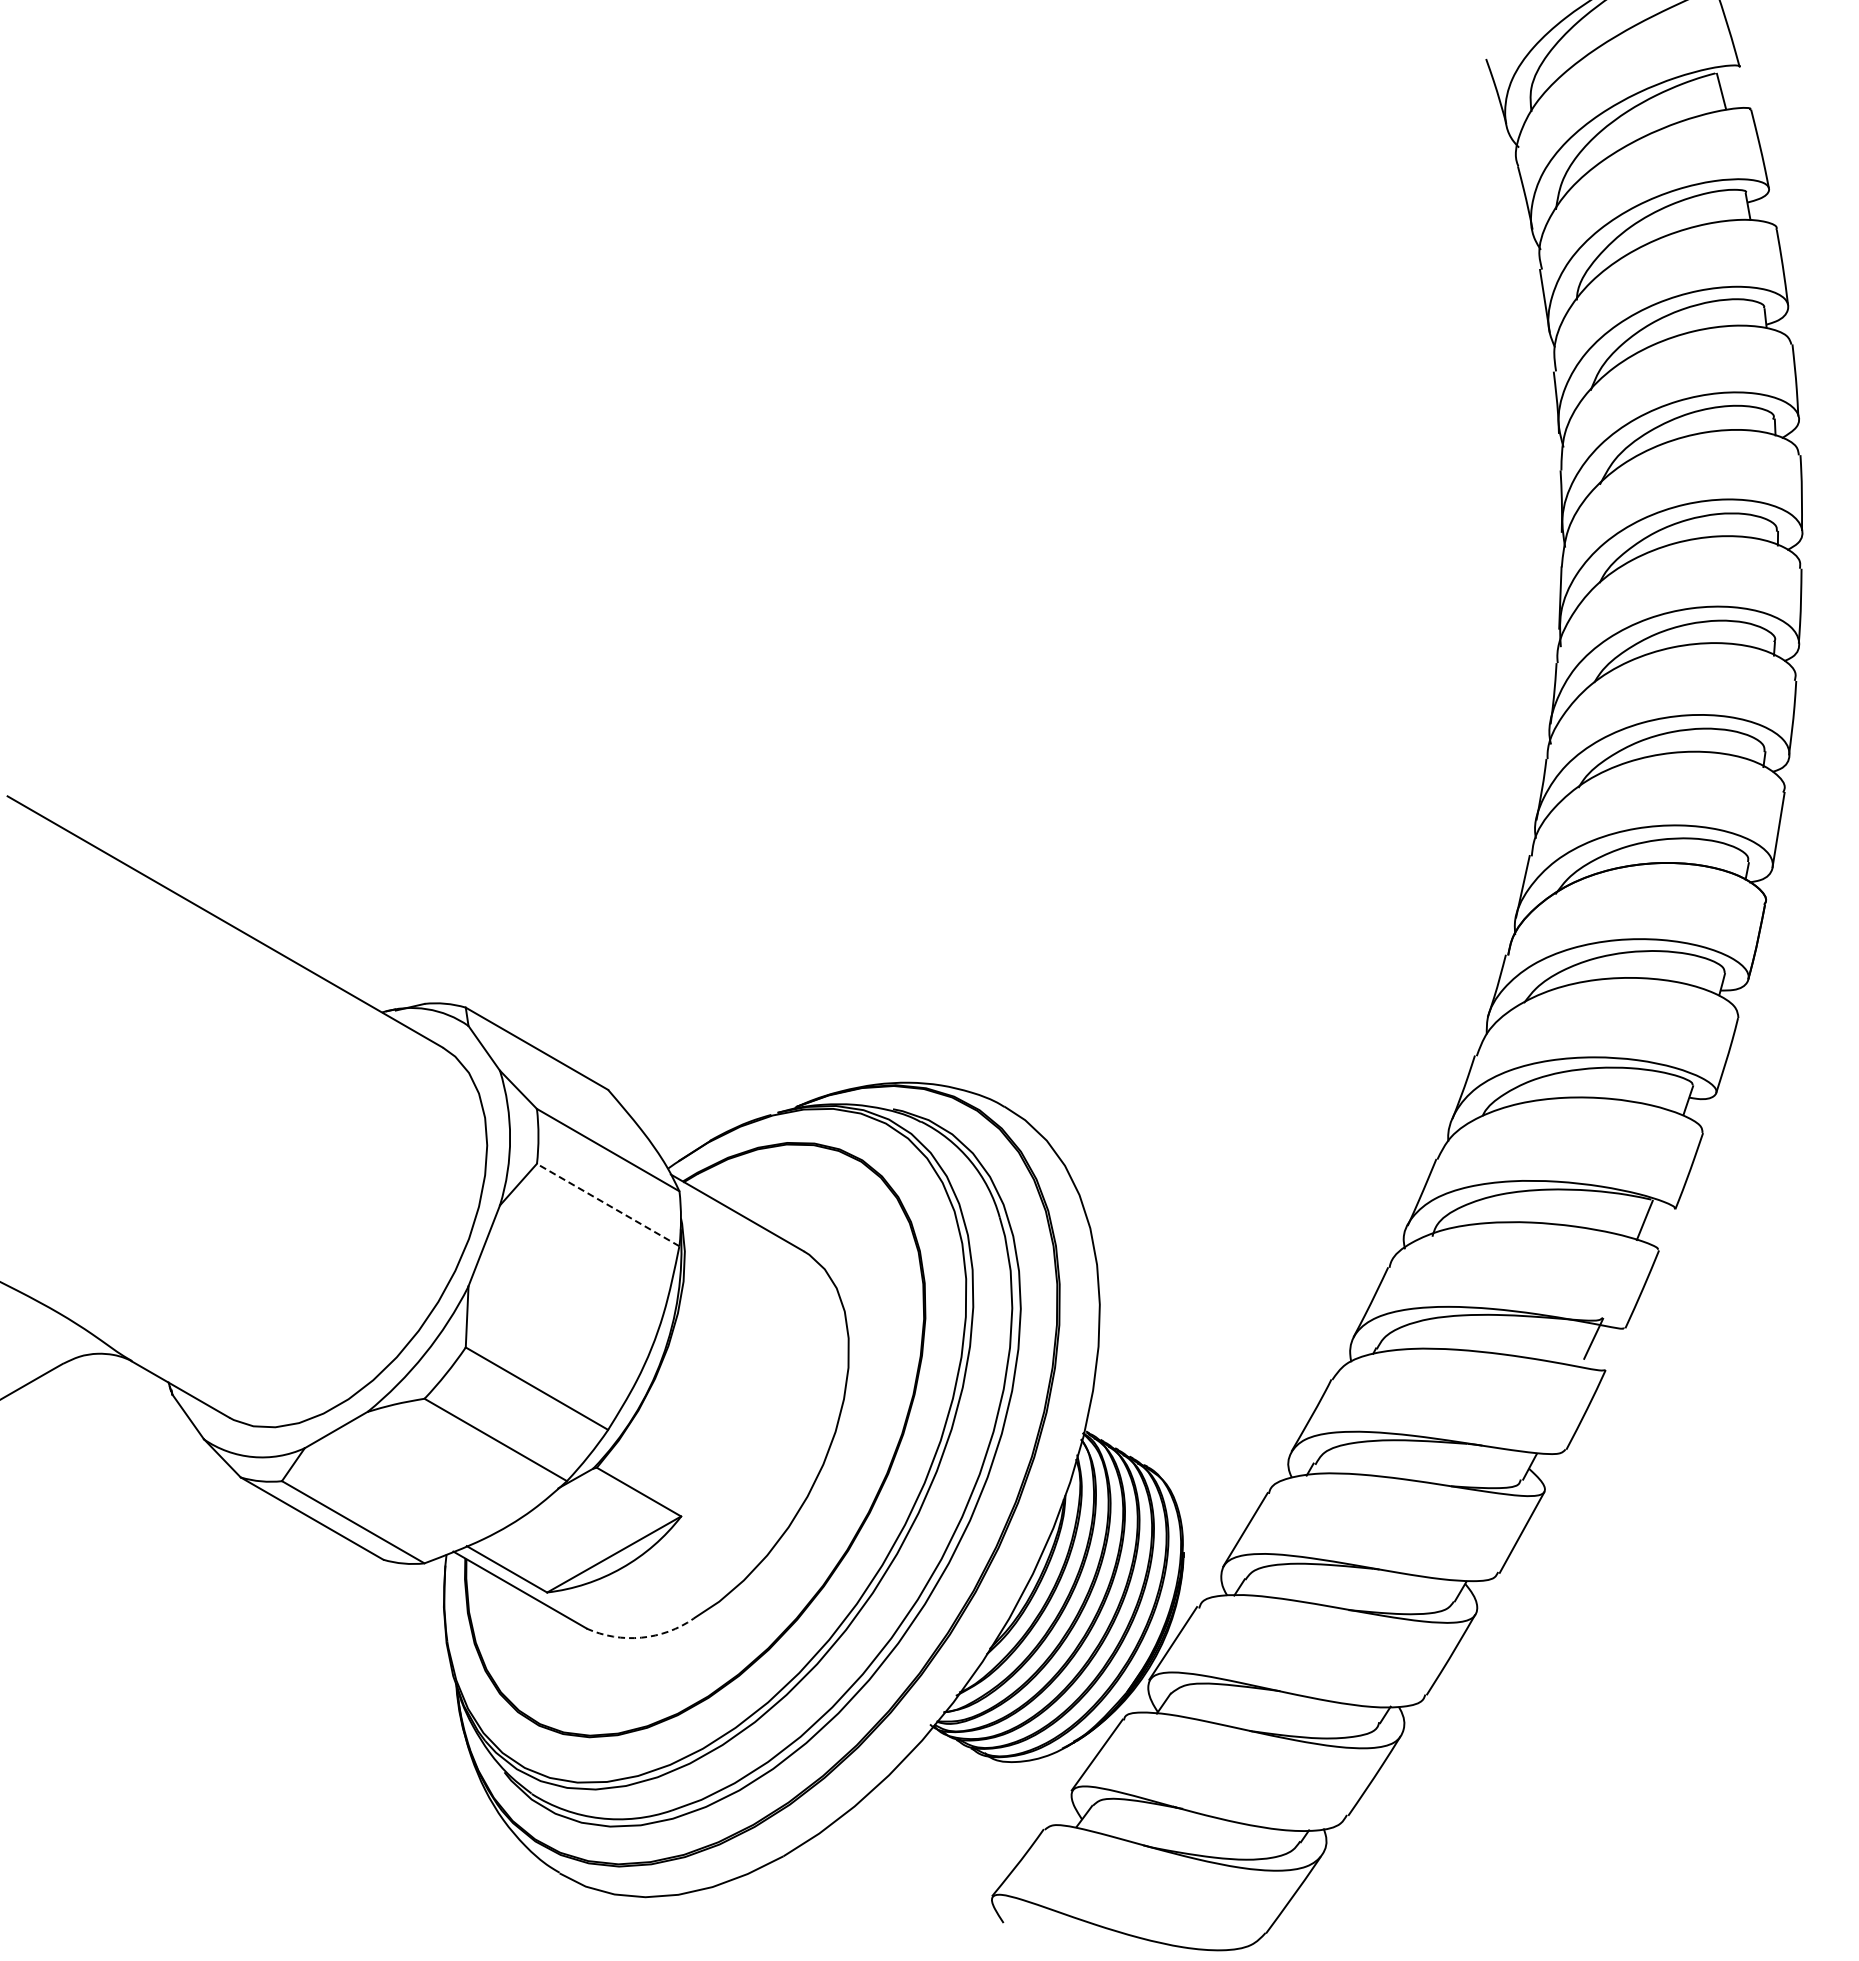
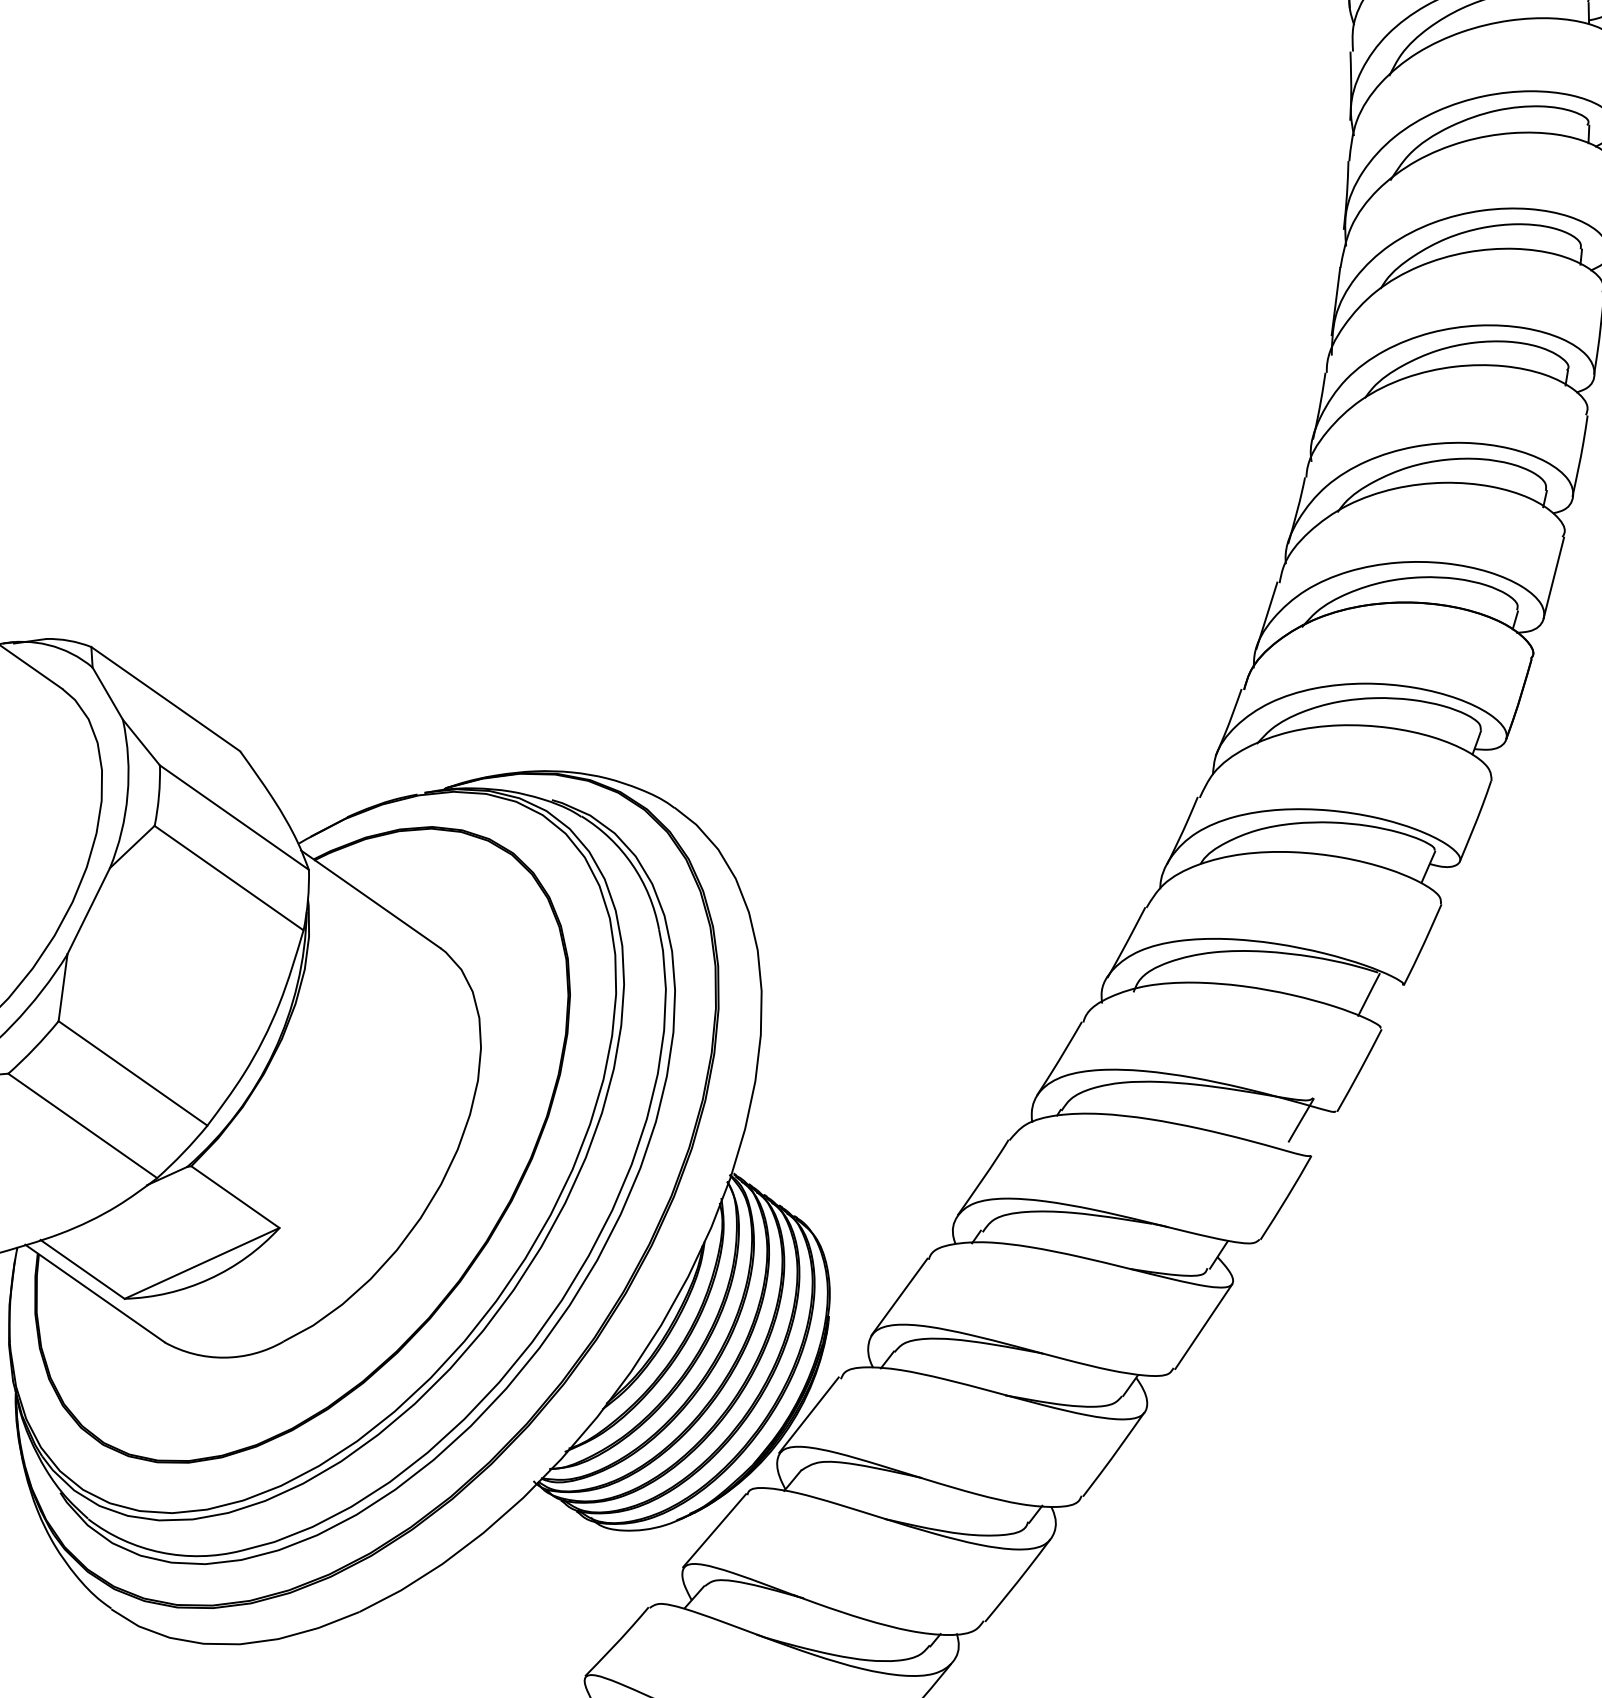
line: (607, 1204) -> (228, 877), dashed -> solid
arc: (641, 1637) -> (224, 1357), dashed -> solid

